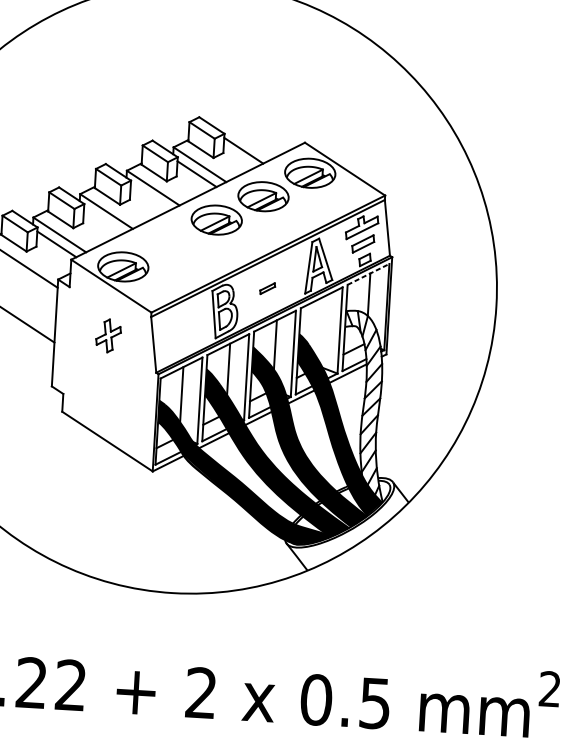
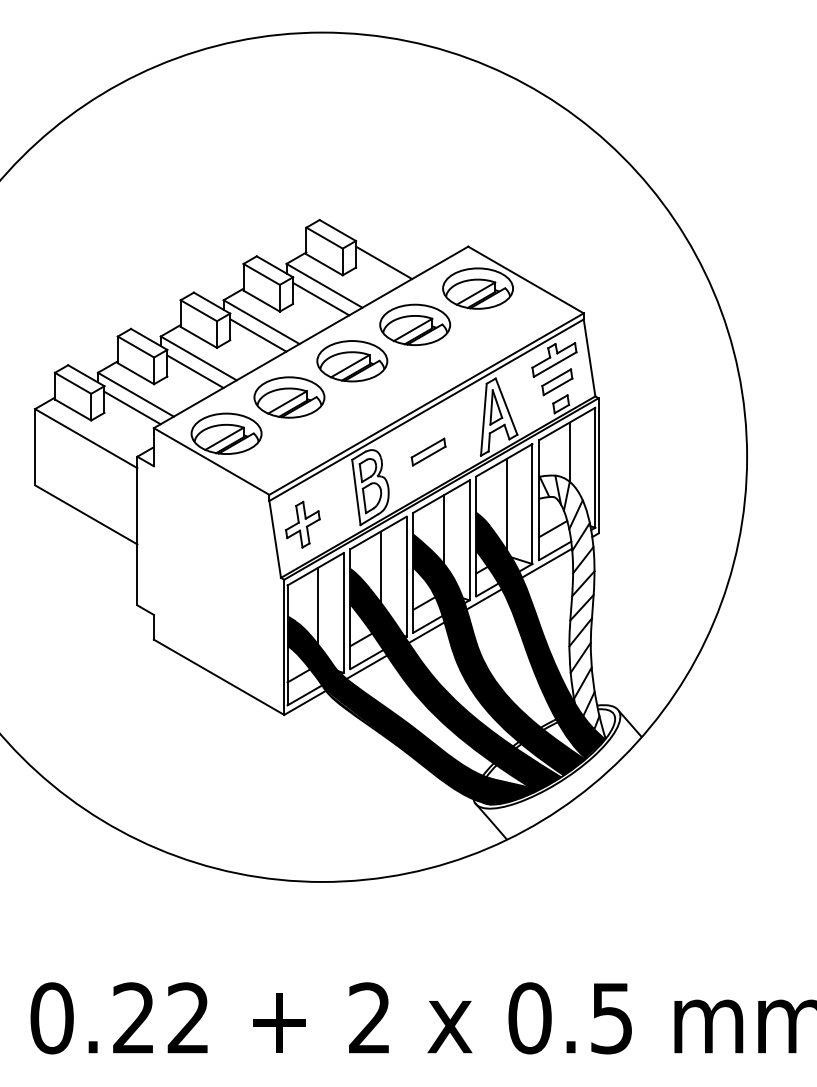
line: (150, 197) -> (258, 335), added
line: (103, 220) -> (195, 371), added
part: (170, 243) -> (289, 397), added
line: (368, 274) -> (567, 423), dashed -> solid
part: (267, 288) -> (428, 451), size x1.67
line: (321, 329) -> (506, 504), added
part: (108, 335) -> (302, 524), moved

